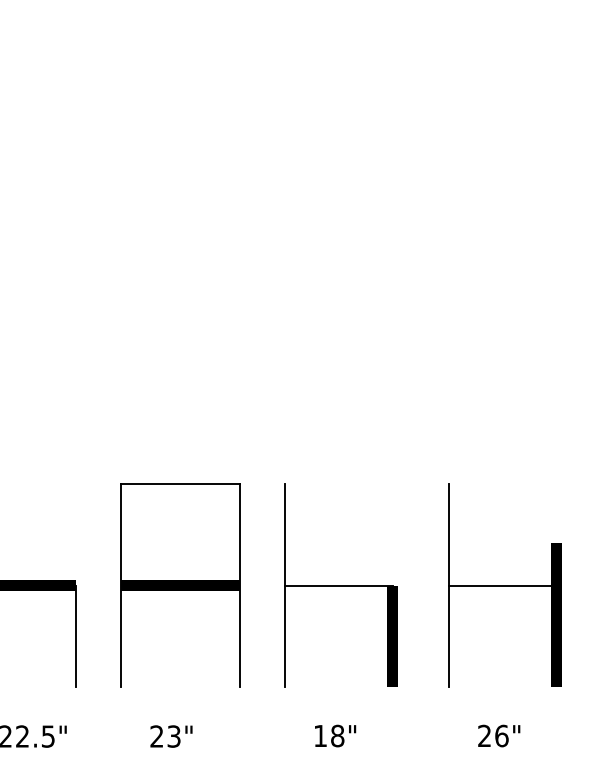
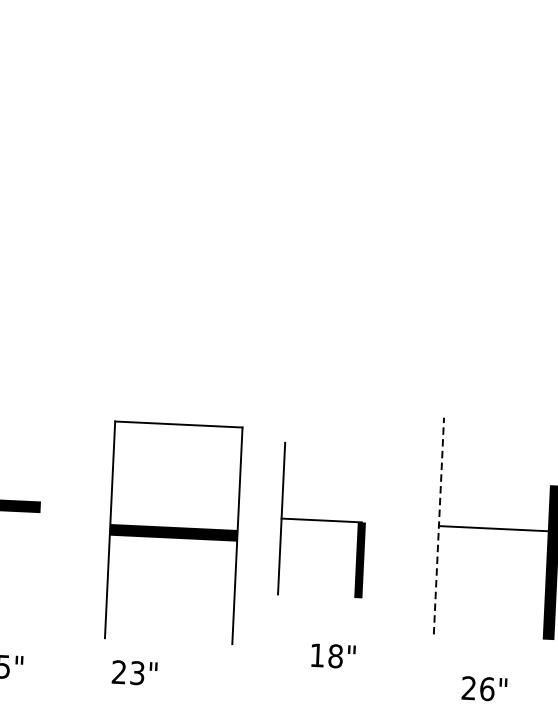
part: (180, 585) -> (173, 532), moved
part: (340, 585) -> (322, 520), size x0.7
line: (449, 585) -> (439, 525), solid -> dashed
line: (76, 636) -> (38, 561), removed
text: (335, 735) -> (333, 655), moved

